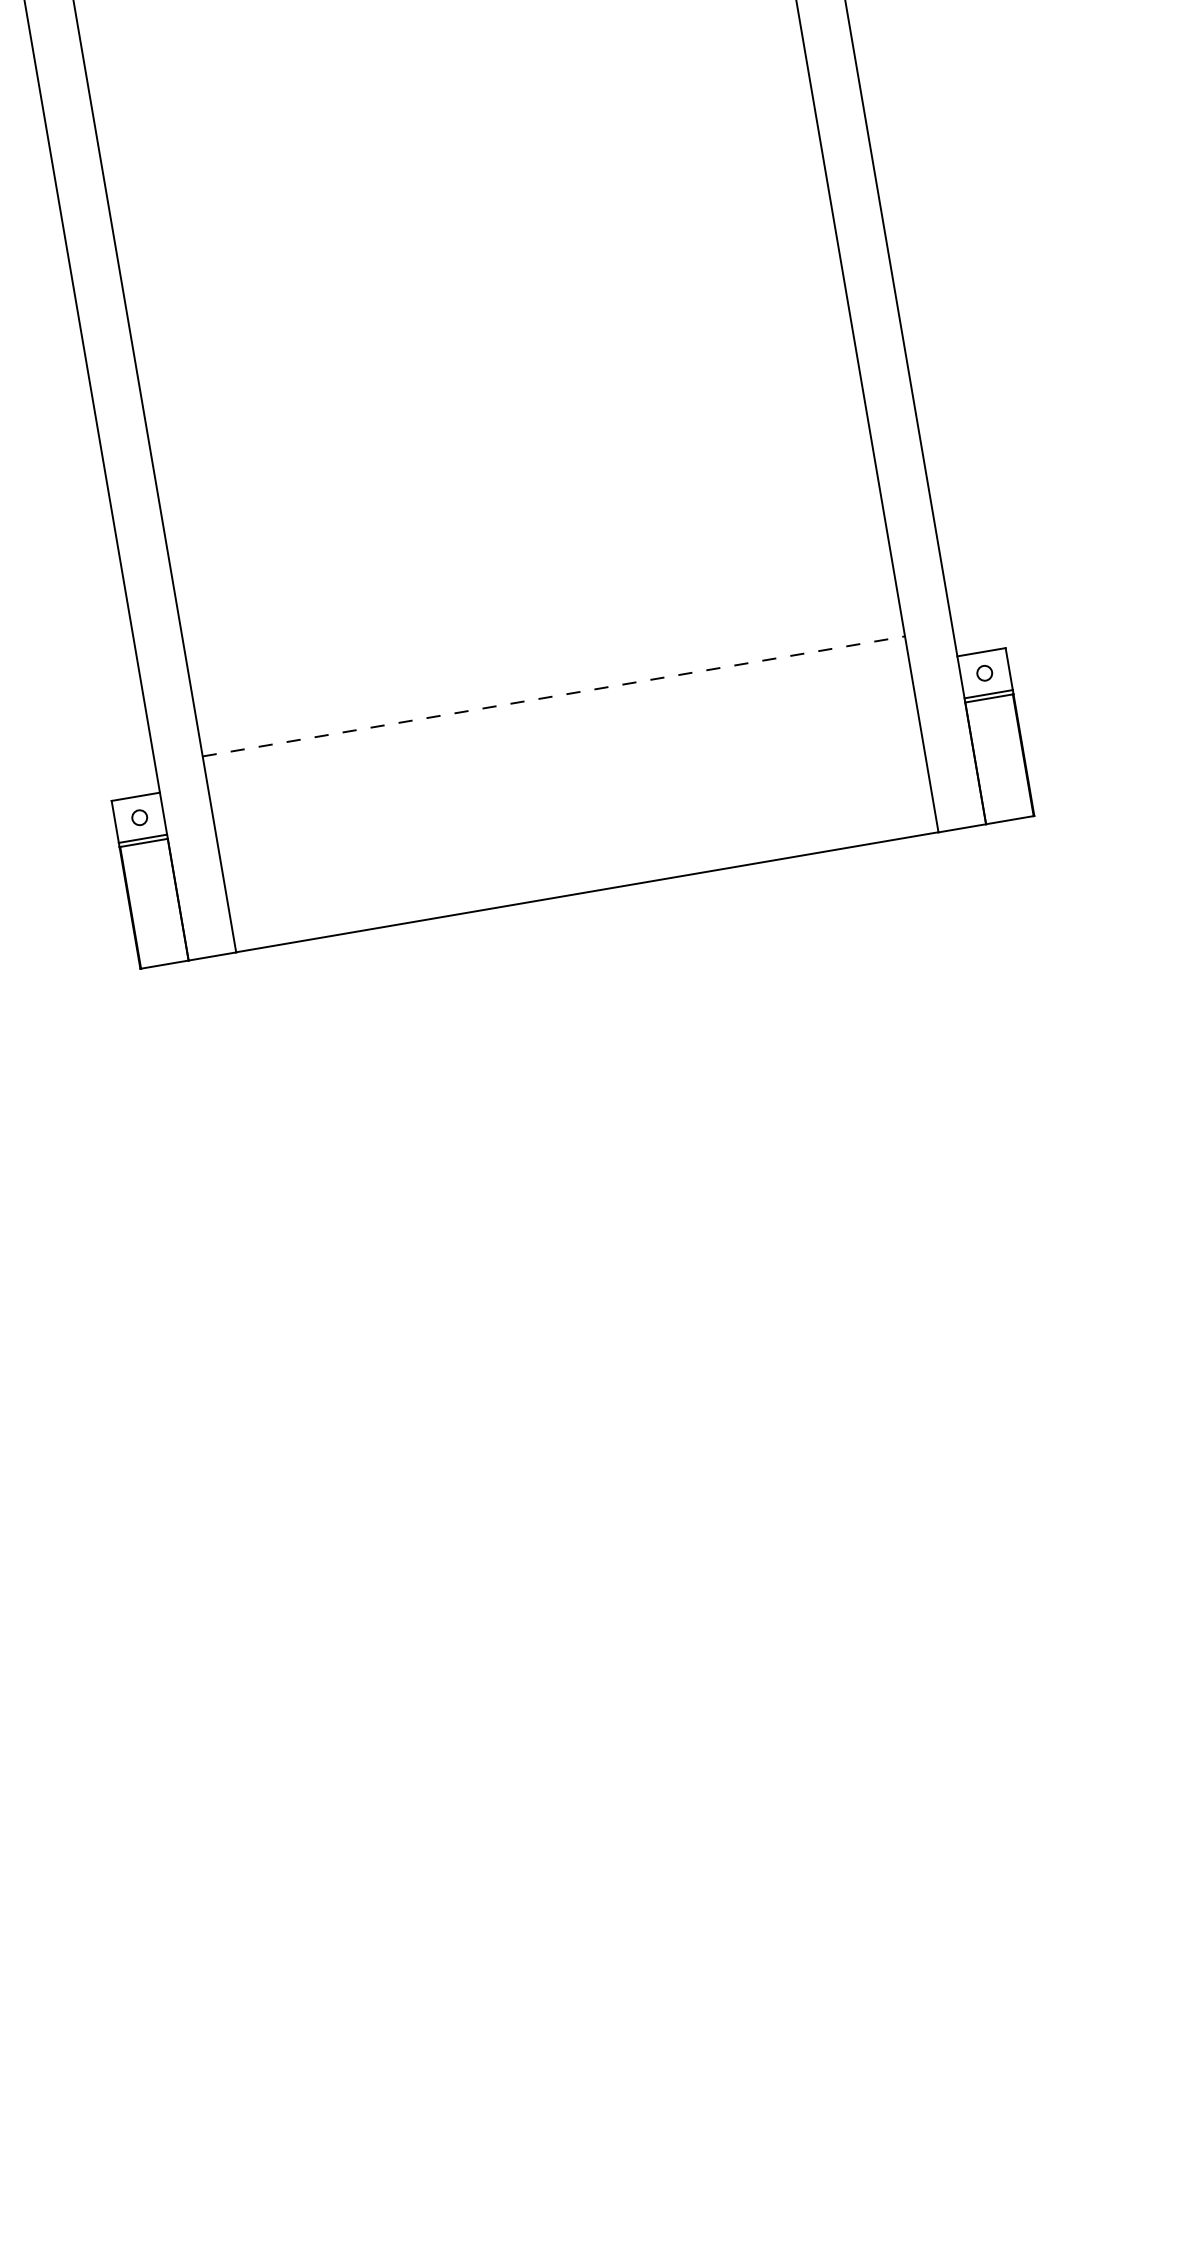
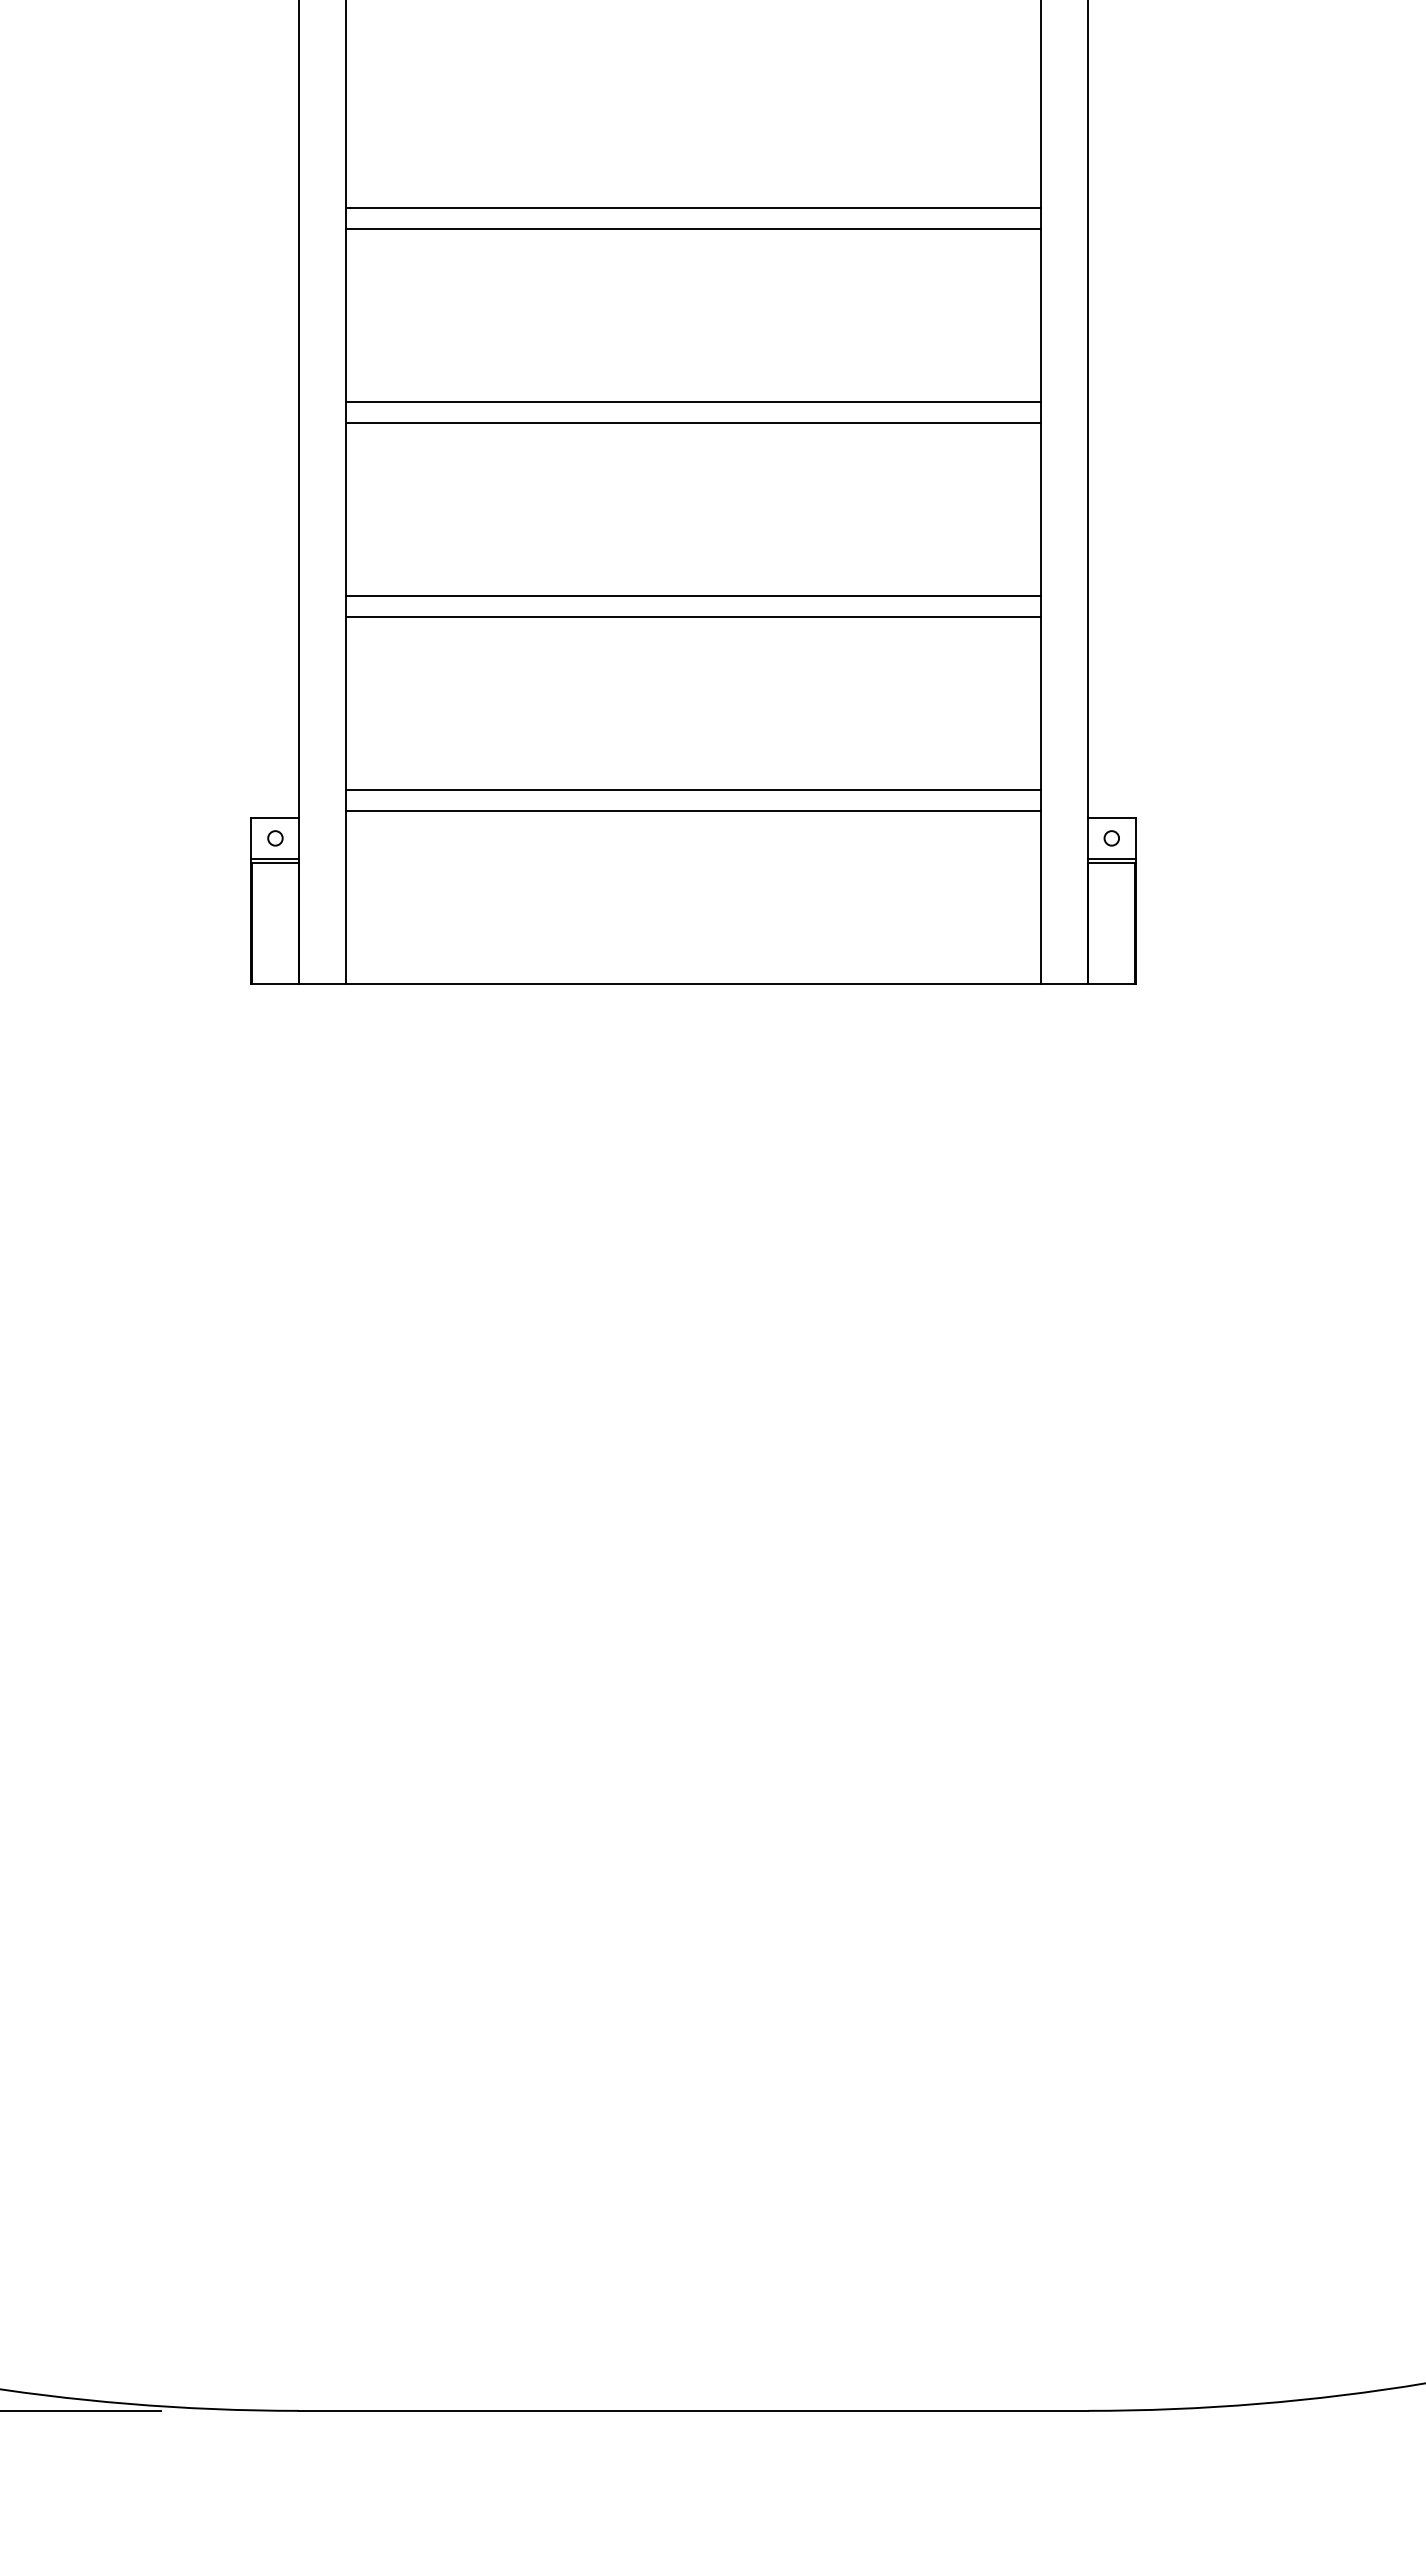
line: (453, 109) -> (693, 208), added
line: (456, 129) -> (693, 228), added
line: (486, 305) -> (693, 402), added
line: (490, 325) -> (693, 422), added
line: (520, 500) -> (693, 595), added
line: (523, 521) -> (693, 616), added
line: (553, 696) -> (693, 789), dashed -> solid
line: (557, 717) -> (693, 810), added

